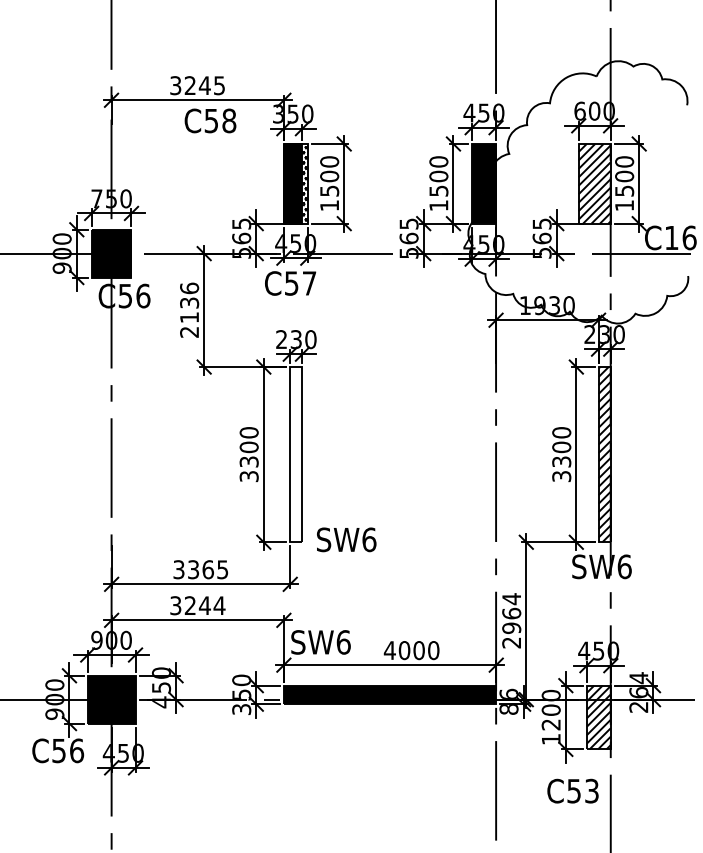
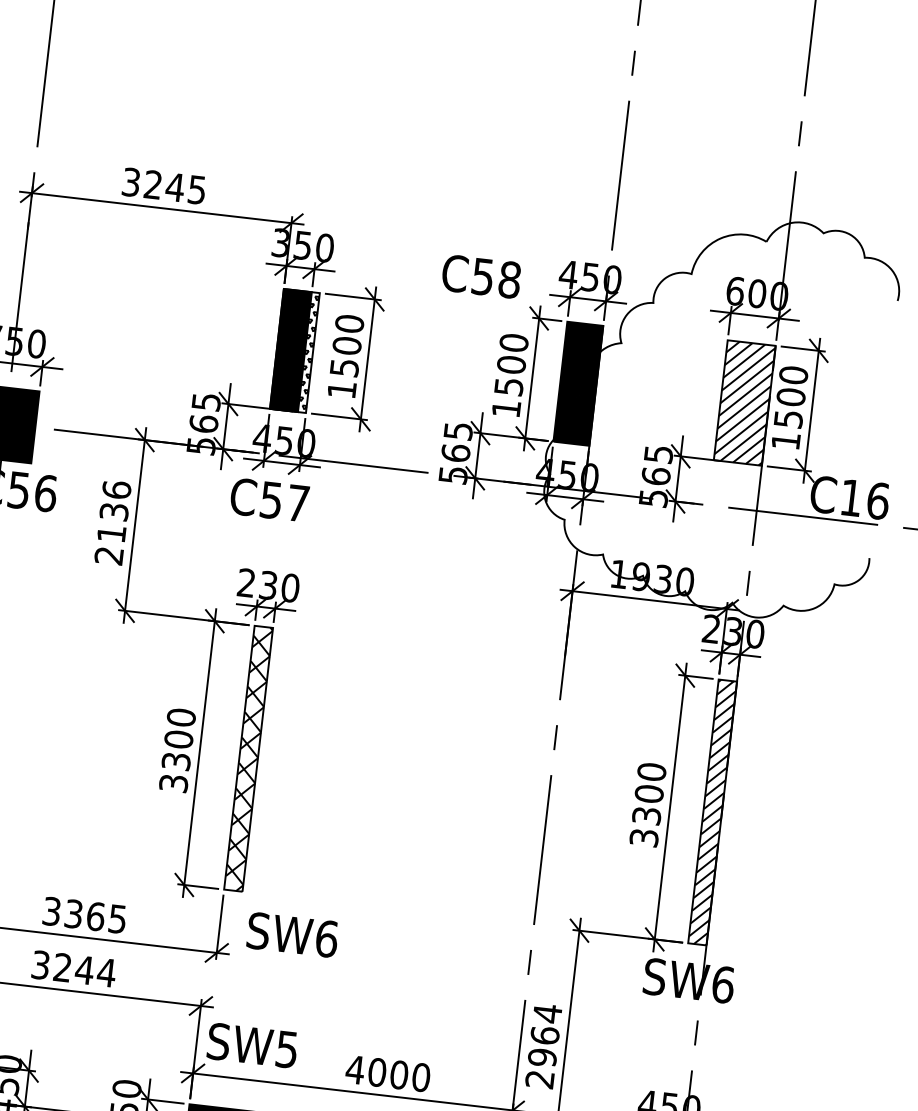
text: (210, 120) -> (481, 275), moved
hatch: (296, 454) -> (248, 758), added
text: (346, 539) -> (292, 934), moved
text: (343, 642) -> (286, 1049), SW6 -> SW5

